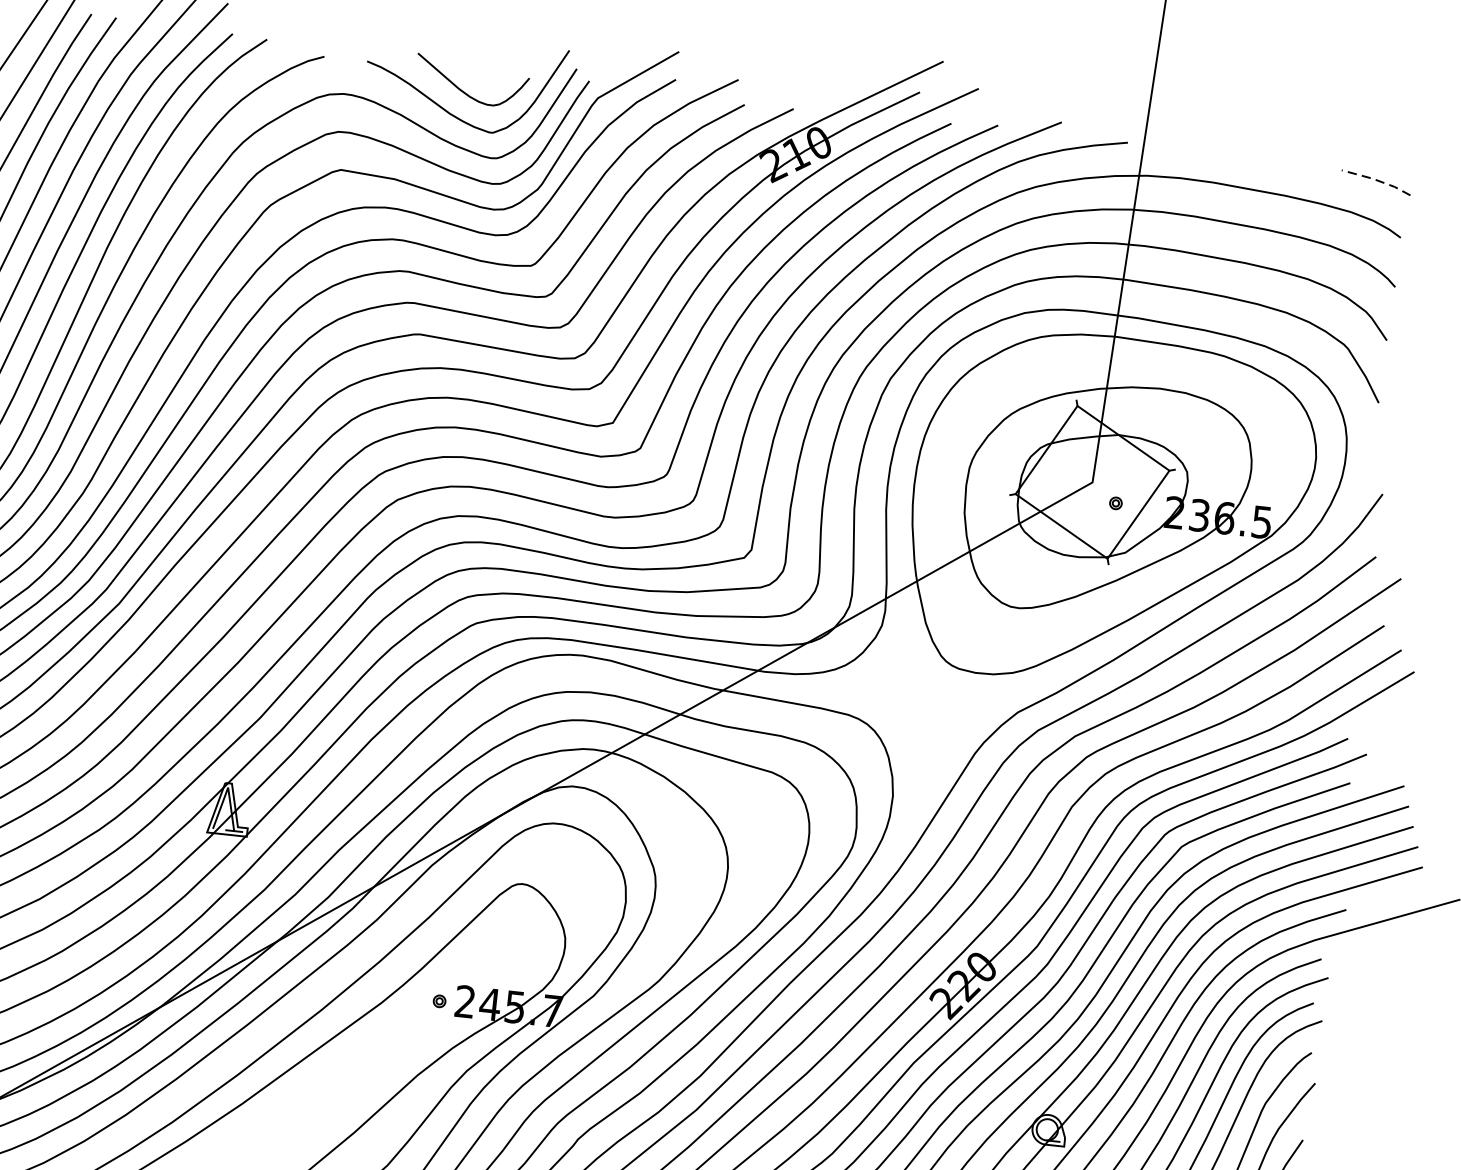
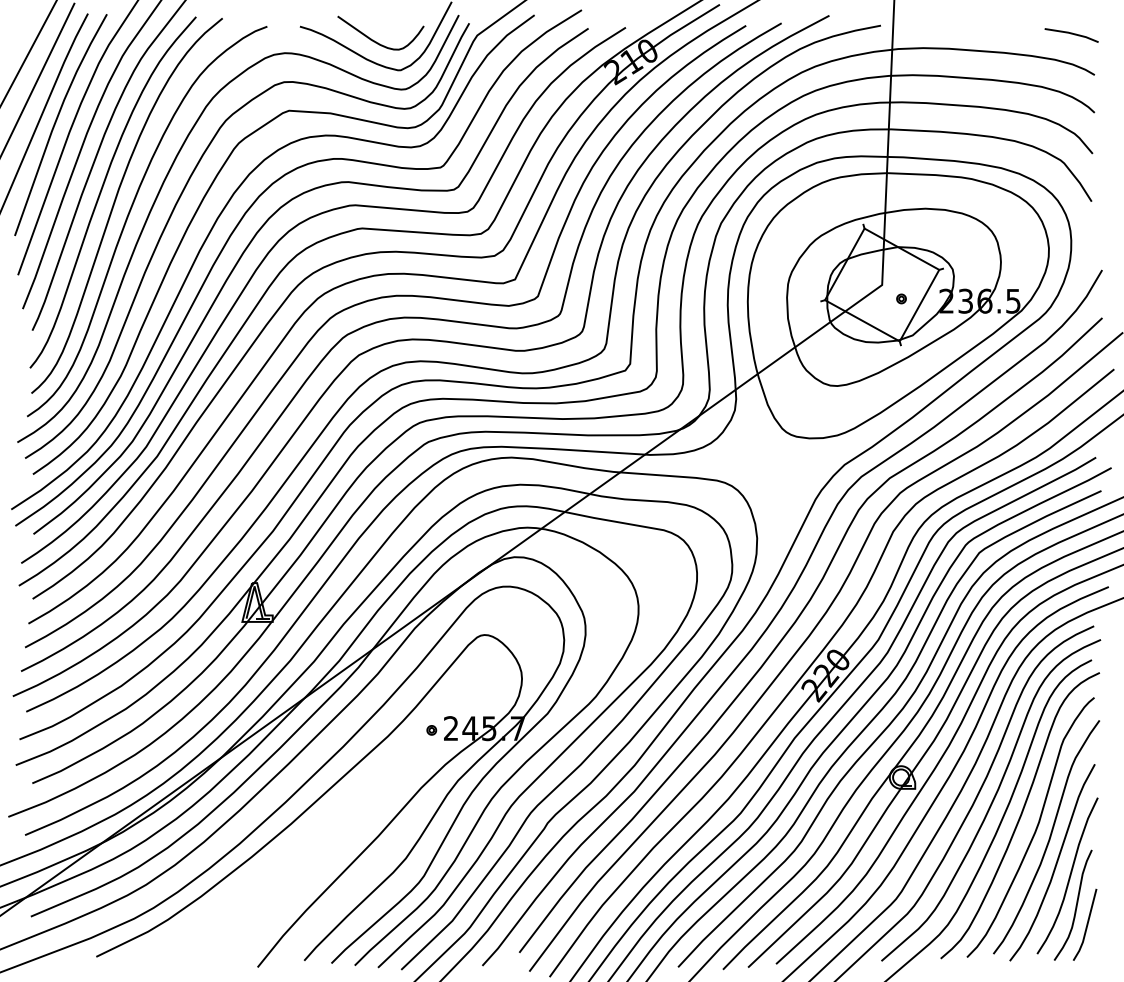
line: (1377, 180) -> (1072, 33), dashed -> solid

